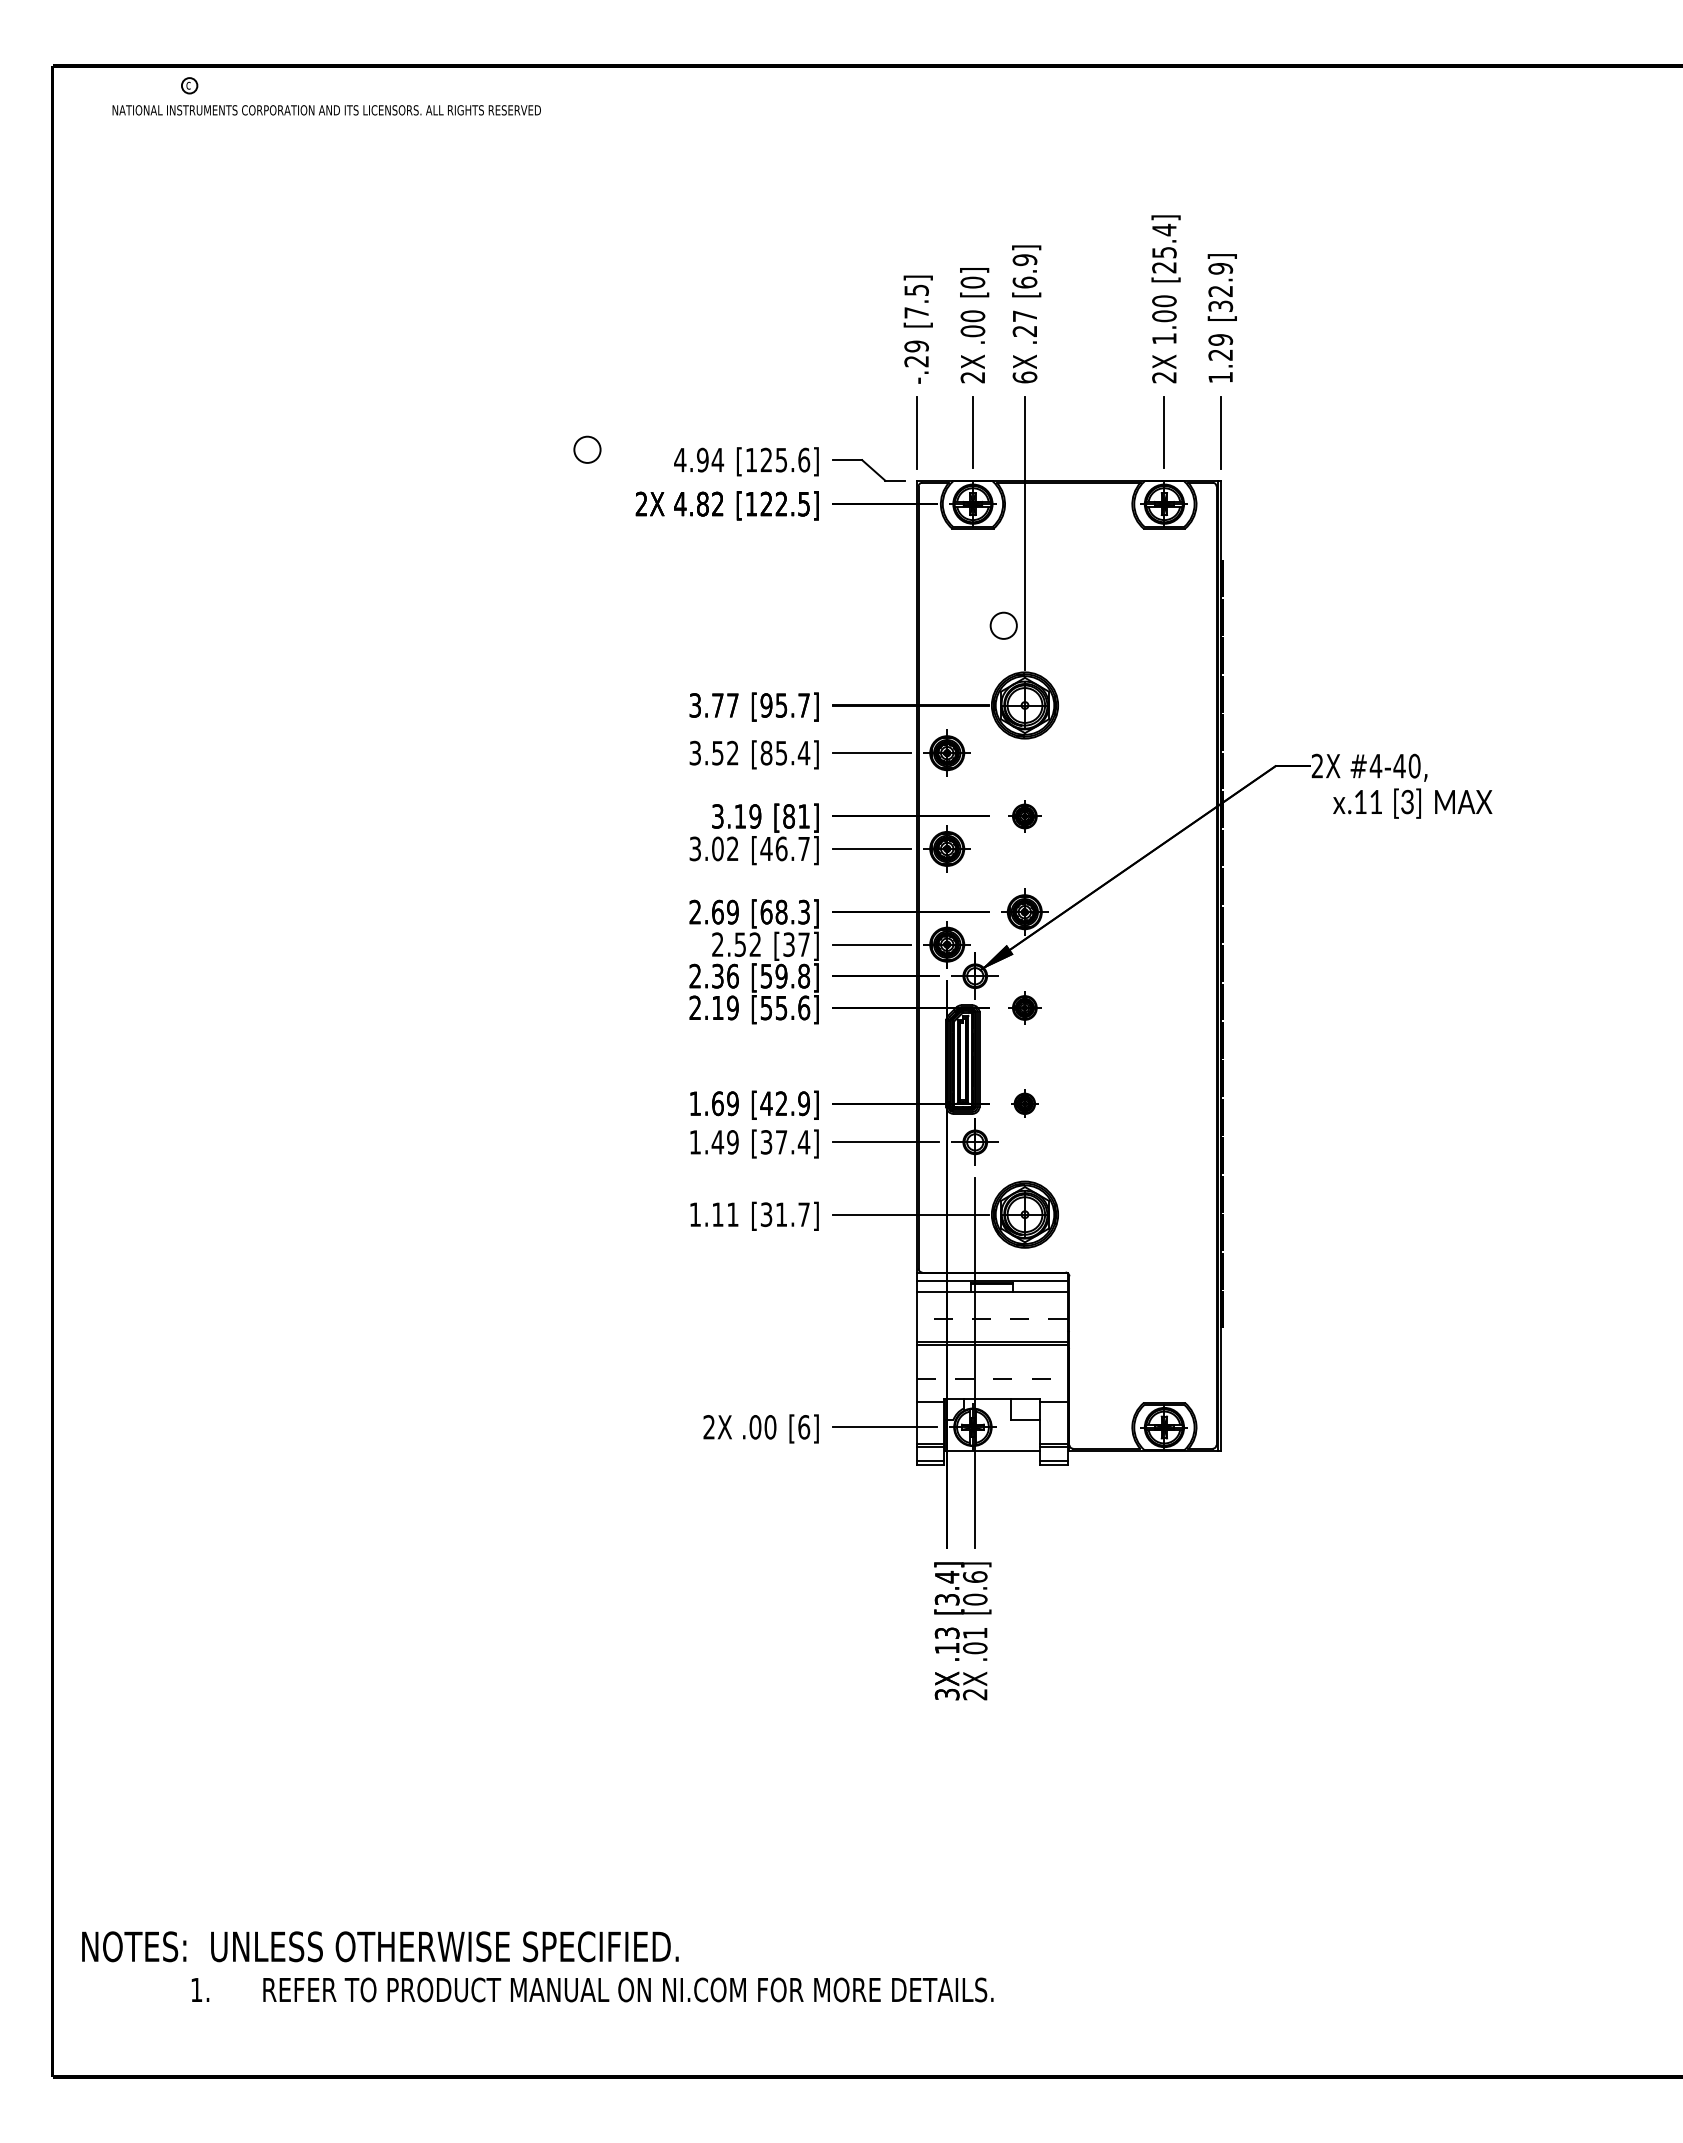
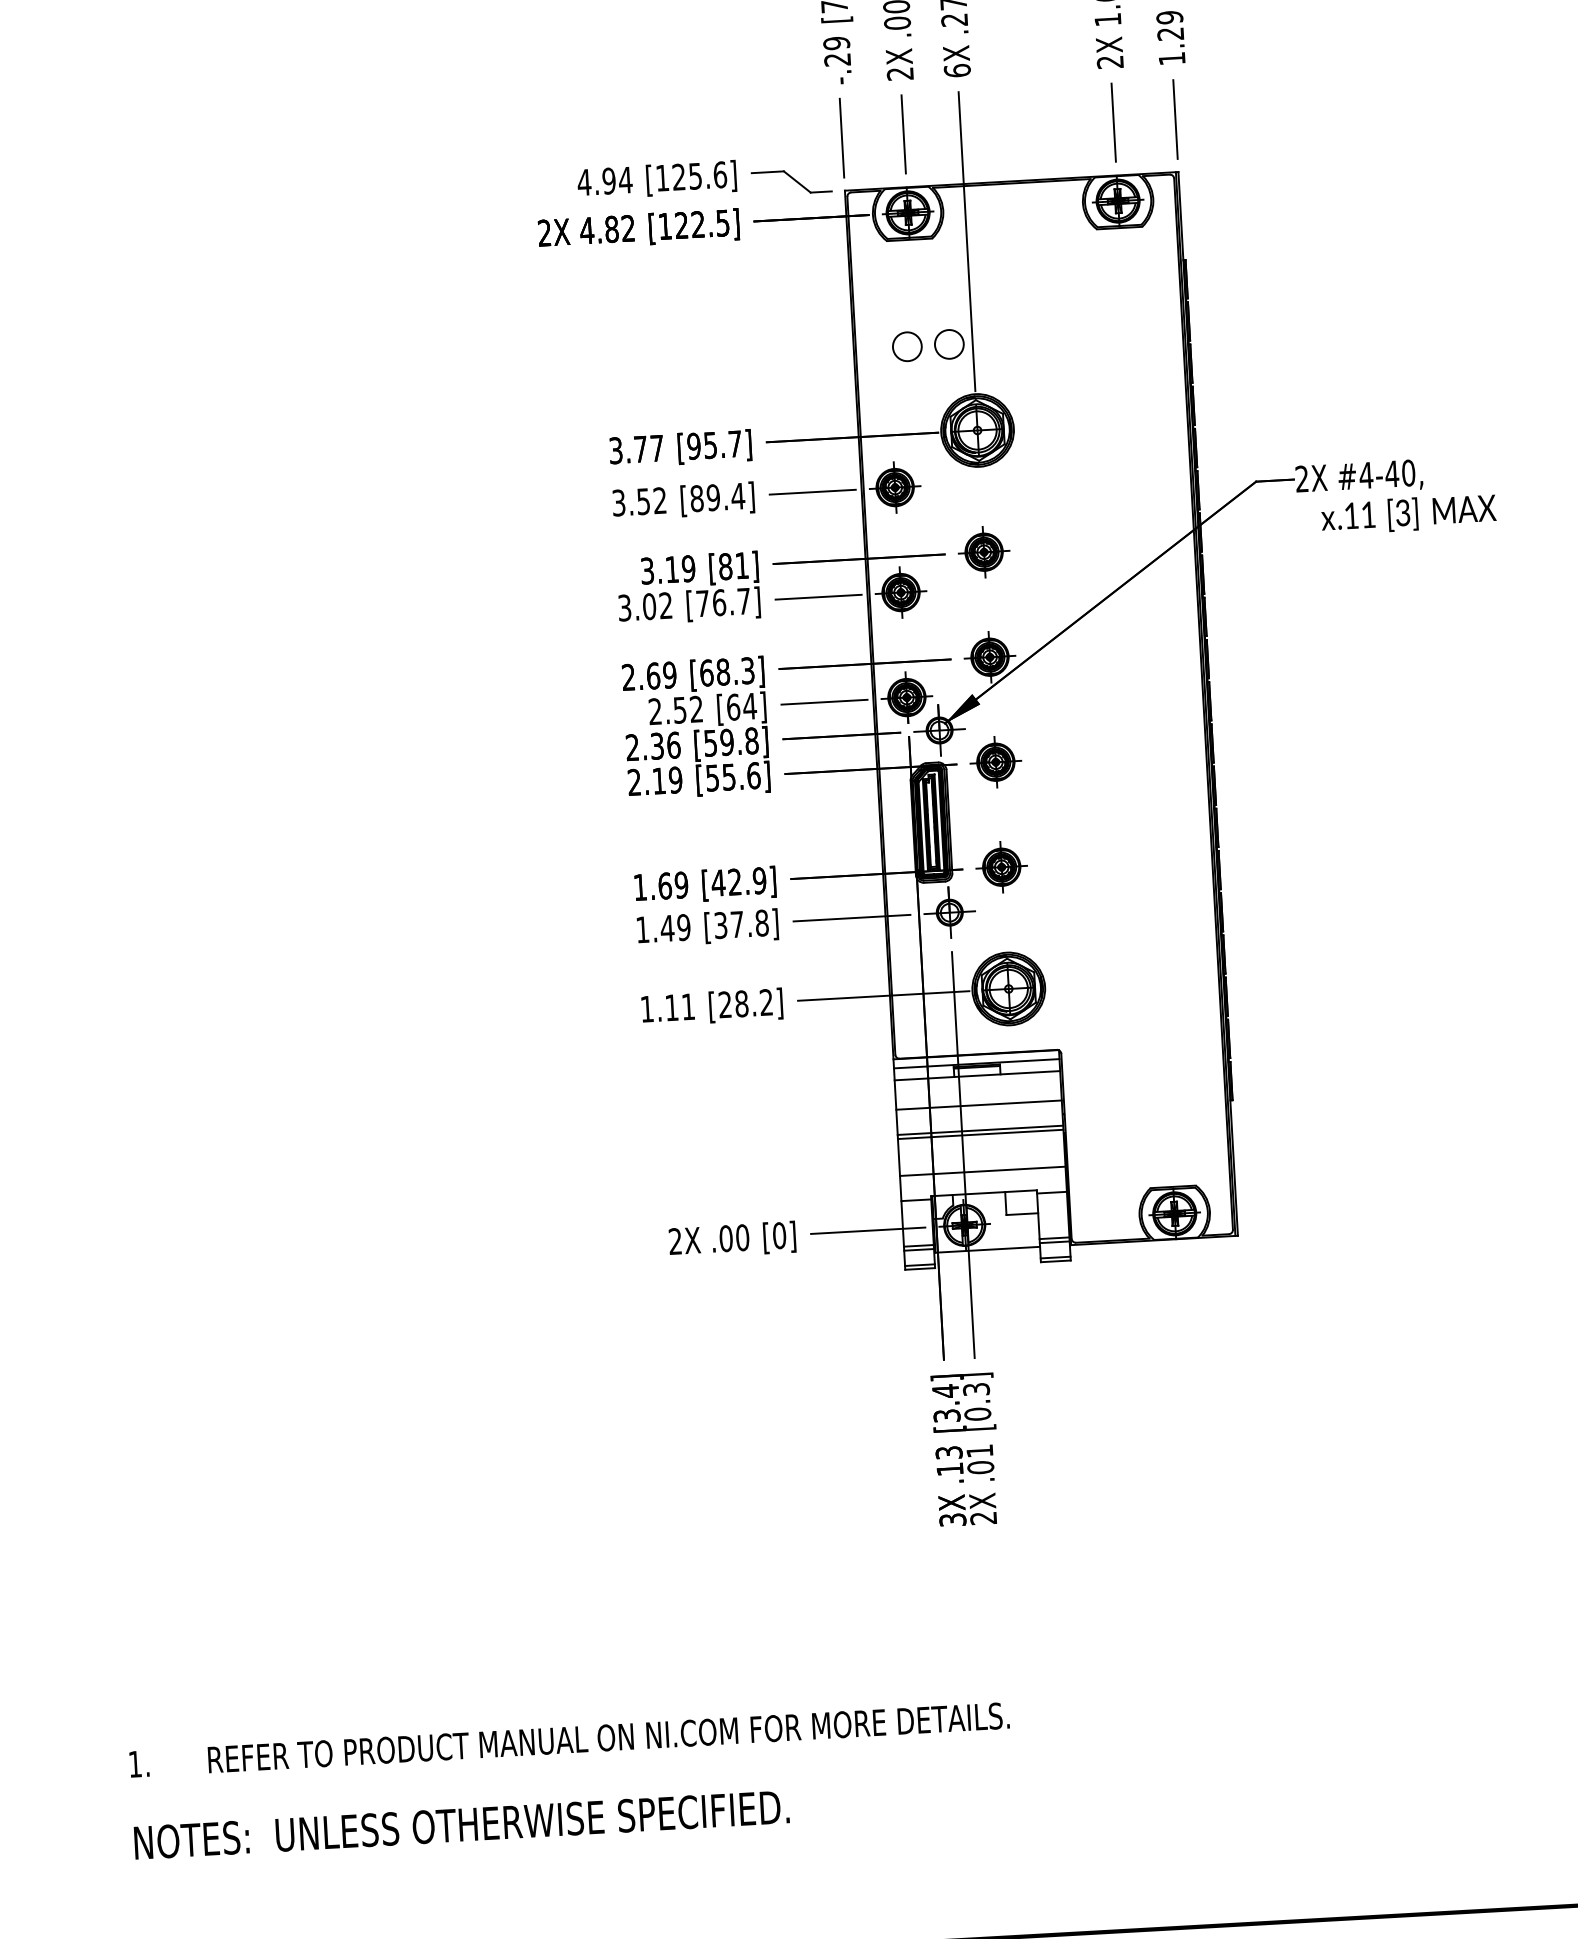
circle: (587, 449) -> (907, 346), moved
text: (781, 752) -> (713, 496), [85.4] -> [89.4]
part: (1024, 816) -> (983, 552), size x1.43
text: (766, 848) -> (702, 603), [46.7] -> [76.7]
text: (796, 944) -> (741, 706), [37] -> [64]
part: (1024, 1007) -> (995, 761), size x1.43
part: (1024, 1103) -> (1001, 867), size x1.67
text: (803, 1142) -> (761, 923), [37.4] -> [37.8]
text: (784, 1214) -> (744, 1003), [31.7] -> [28.2]
line: (991, 1318) -> (978, 1104), dashed -> solid
line: (992, 1379) -> (983, 1171), dashed -> solid
text: (804, 1427) -> (779, 1235), [6] -> [0]
text: (974, 1576) -> (975, 1388), [0.6] -> [0.3]
text: (380, 1946) -> (461, 1824), moved
text: (592, 1989) -> (569, 1739), moved

